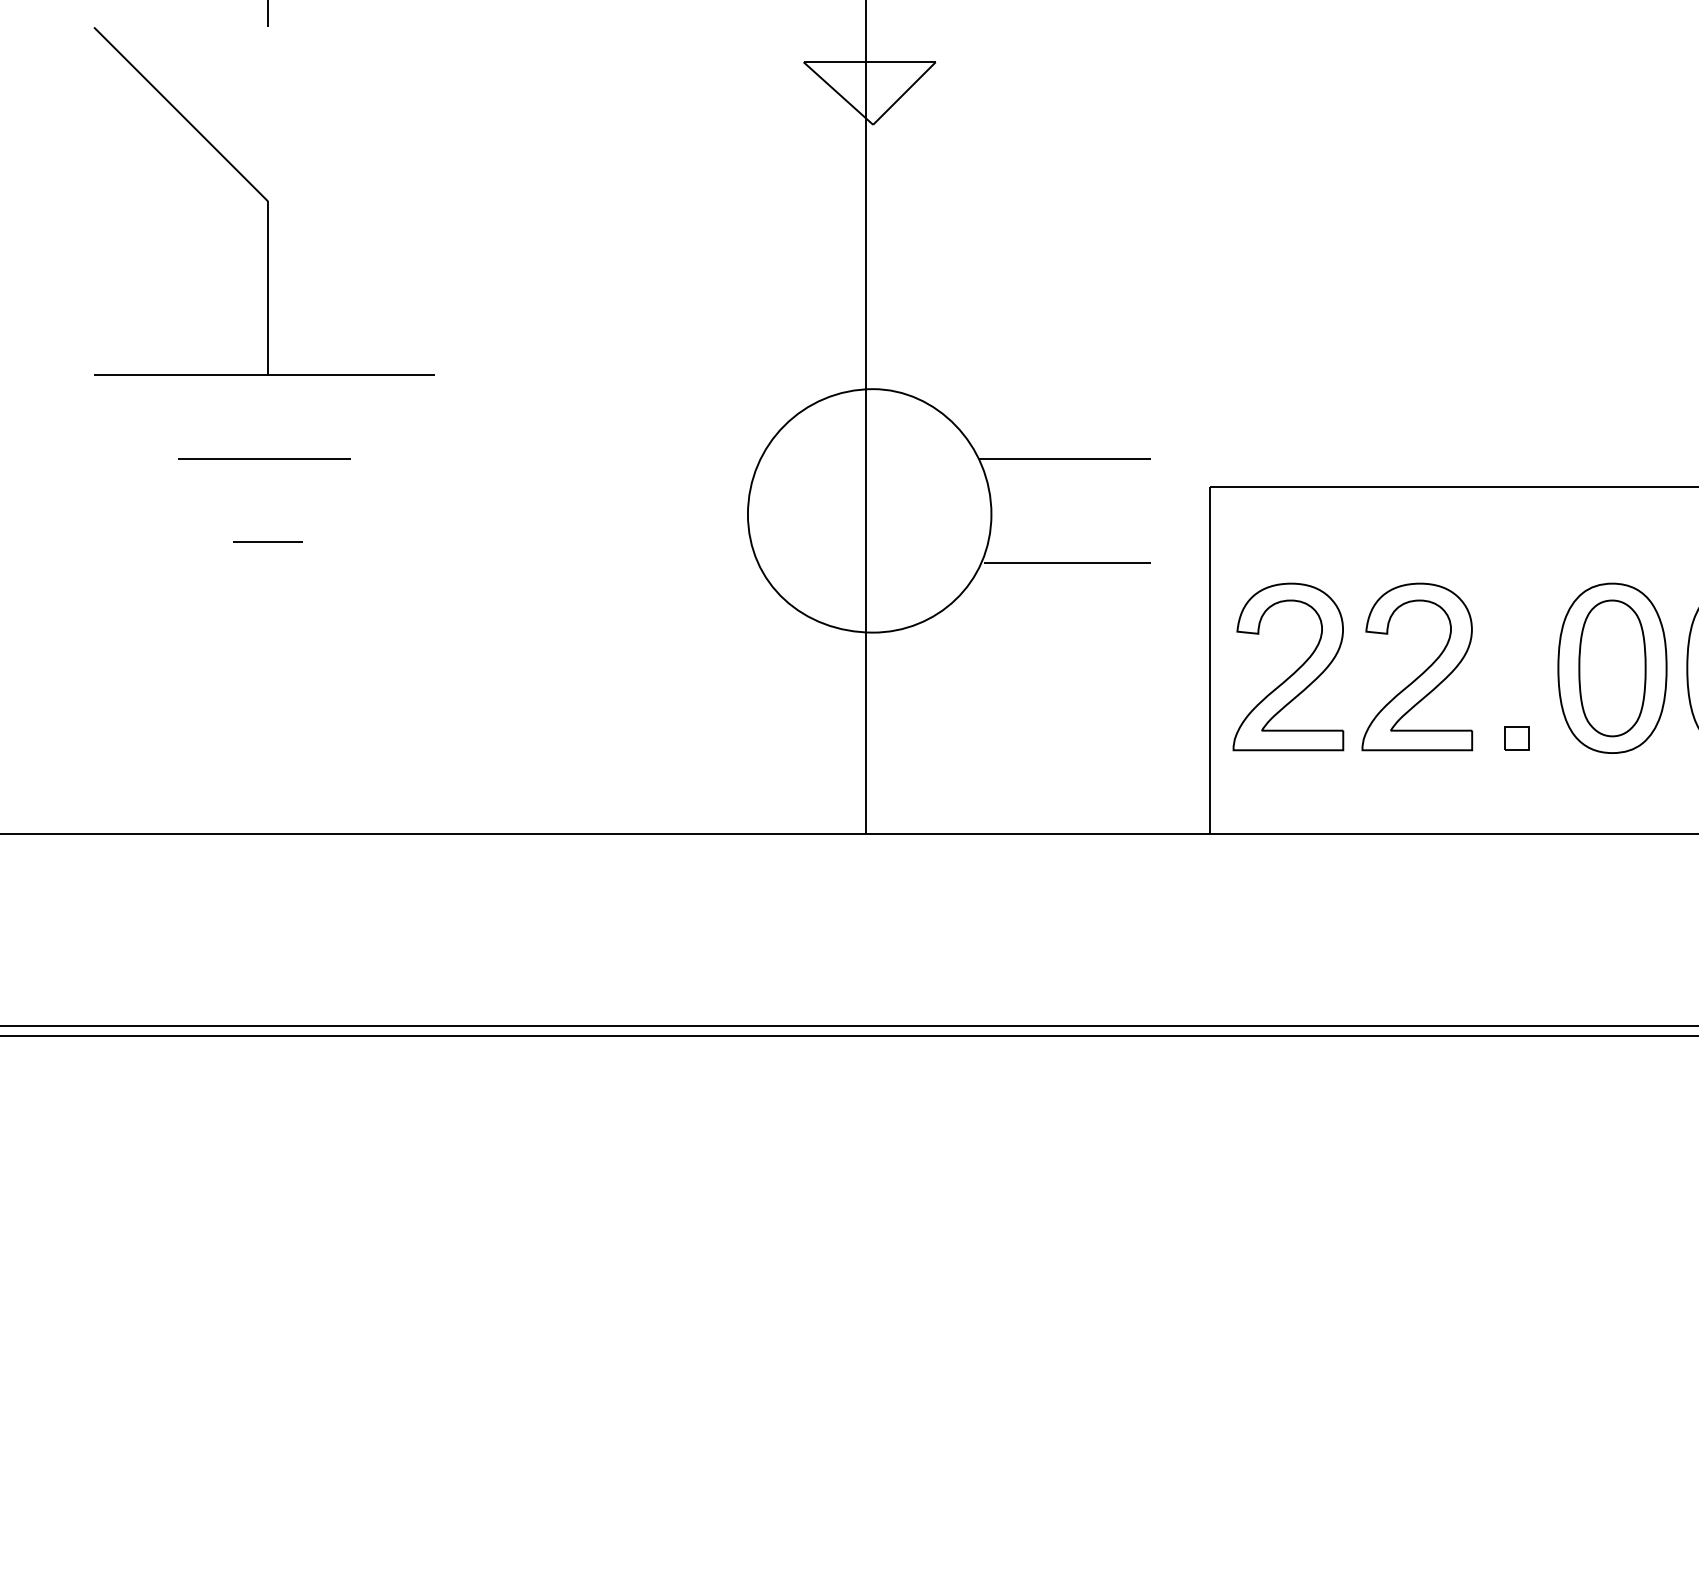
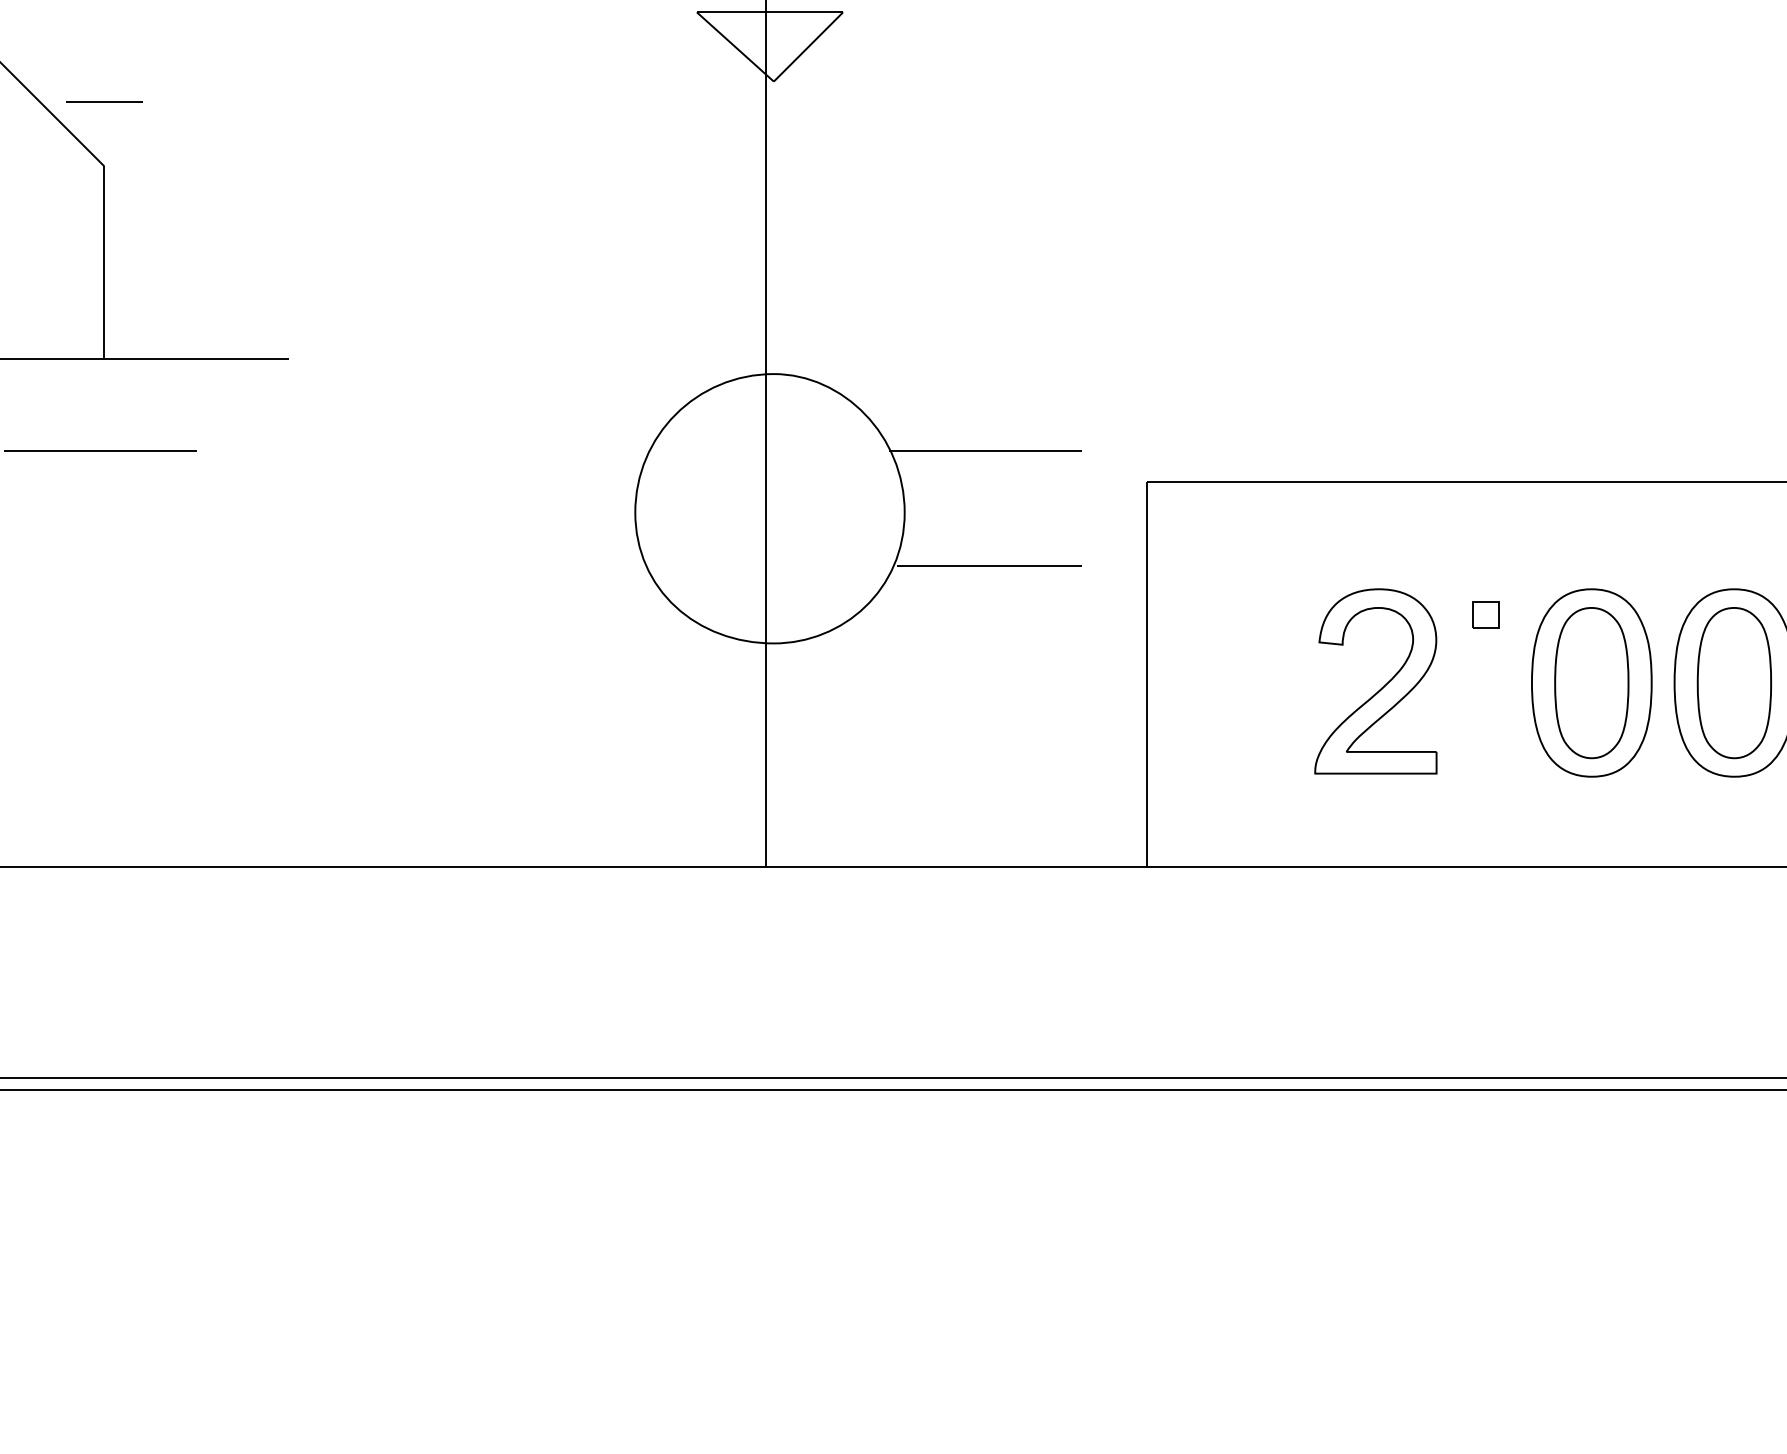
line: (267, 541) -> (103, 101), moved
part: (1294, 671) -> (1240, 686), removed
part: (1516, 738) -> (1485, 614), moved

